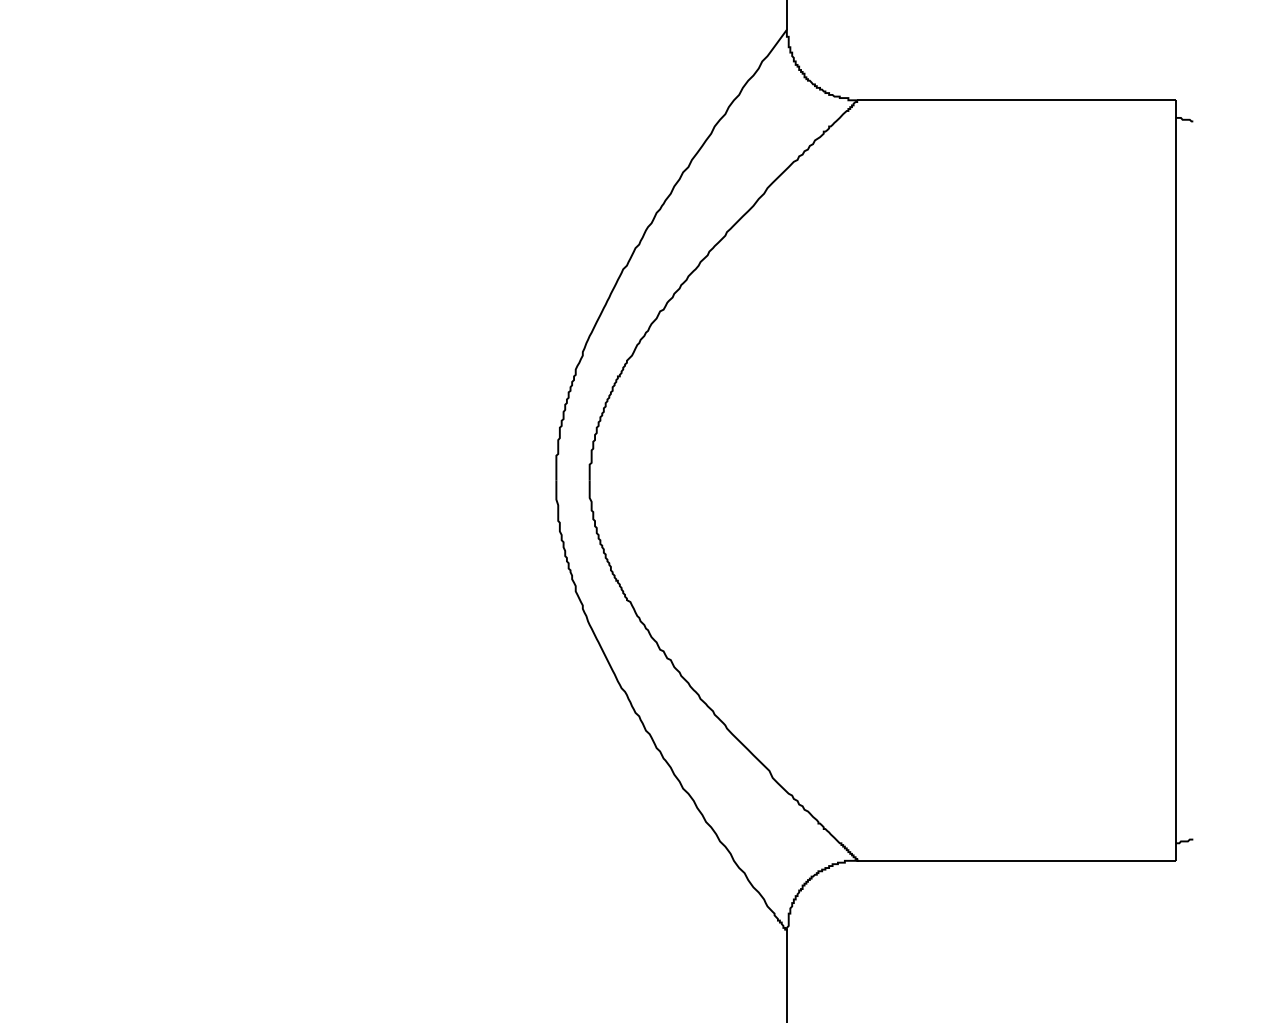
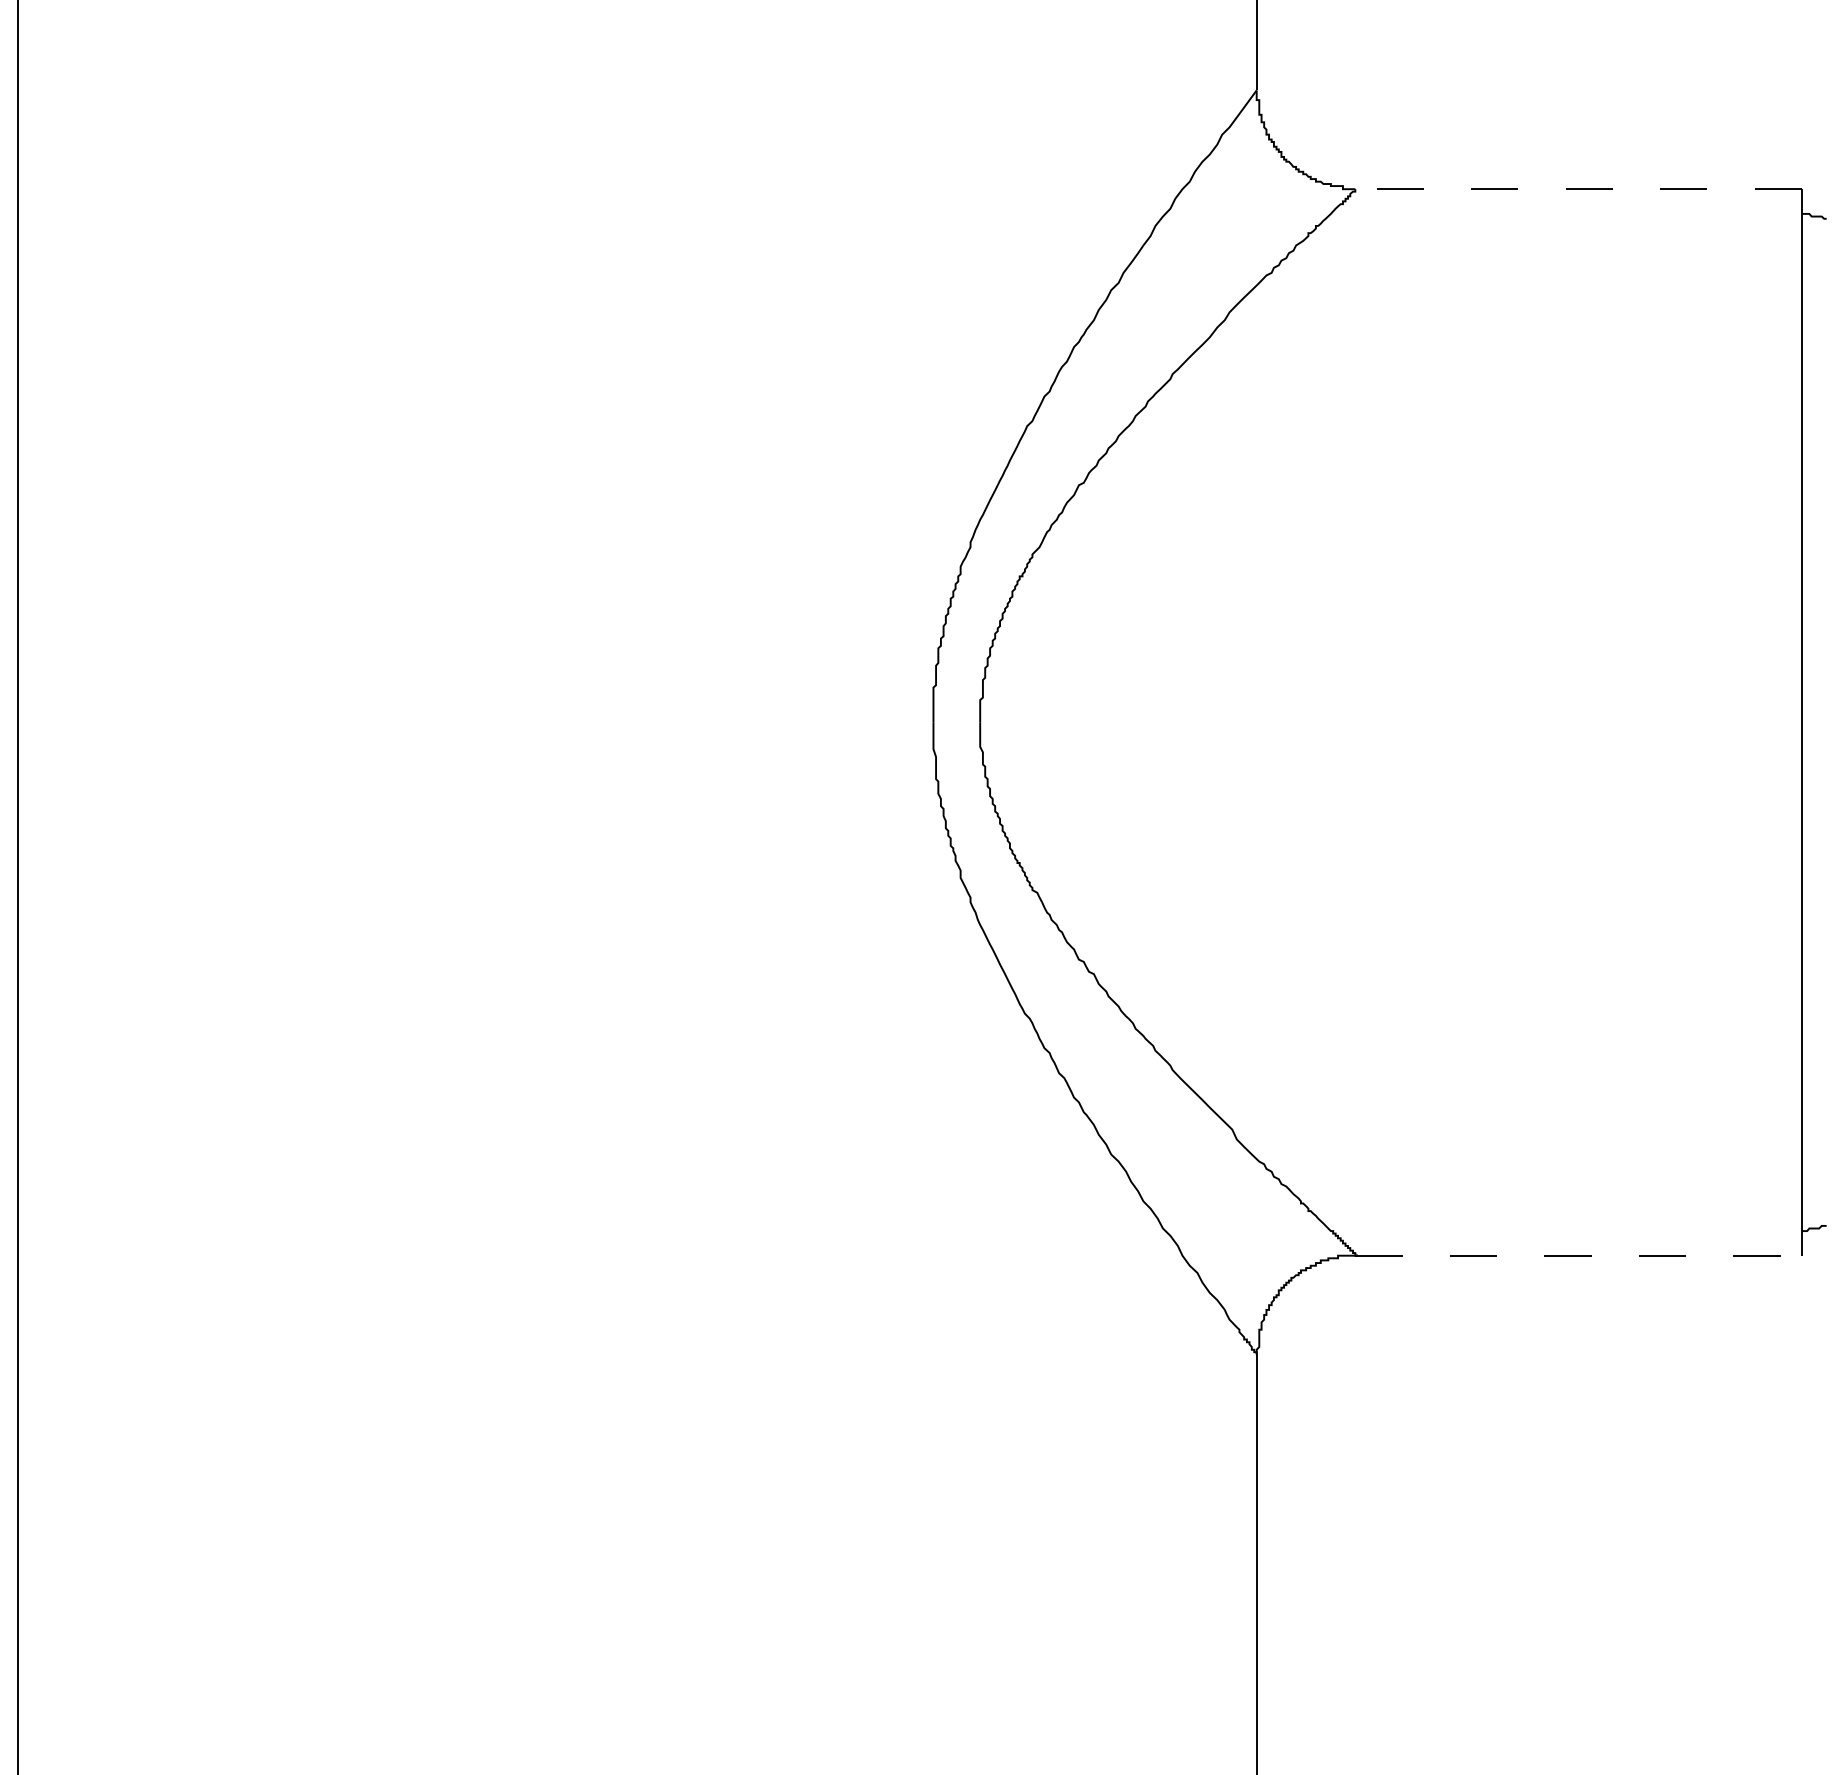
line: (1016, 100) -> (1578, 189), solid -> dashed
line: (1017, 860) -> (1579, 1255), solid -> dashed

